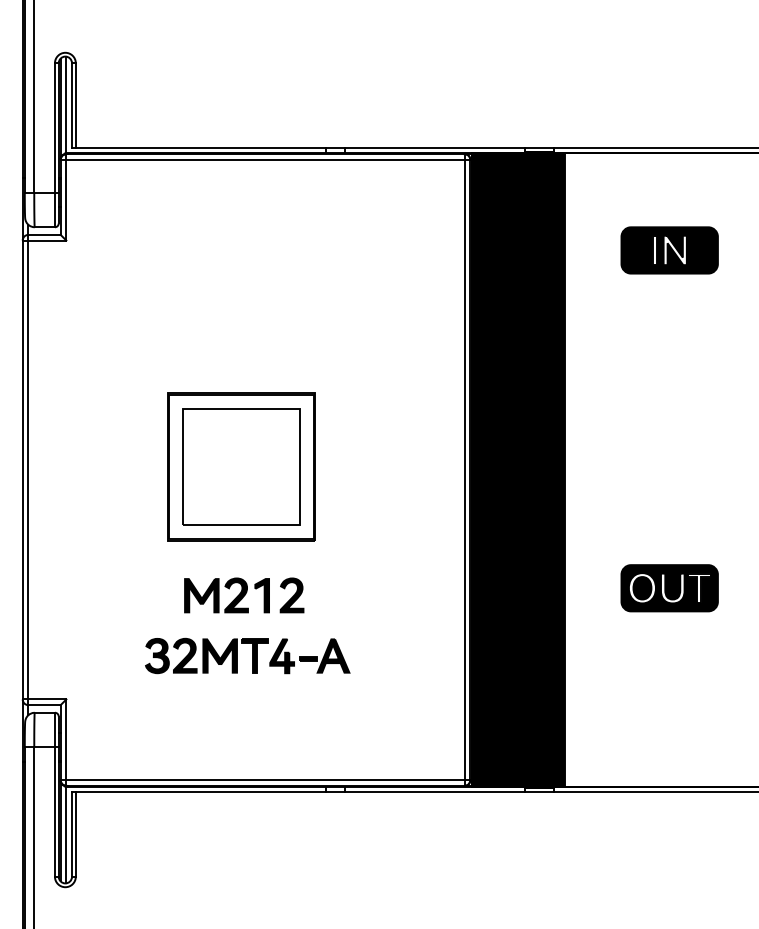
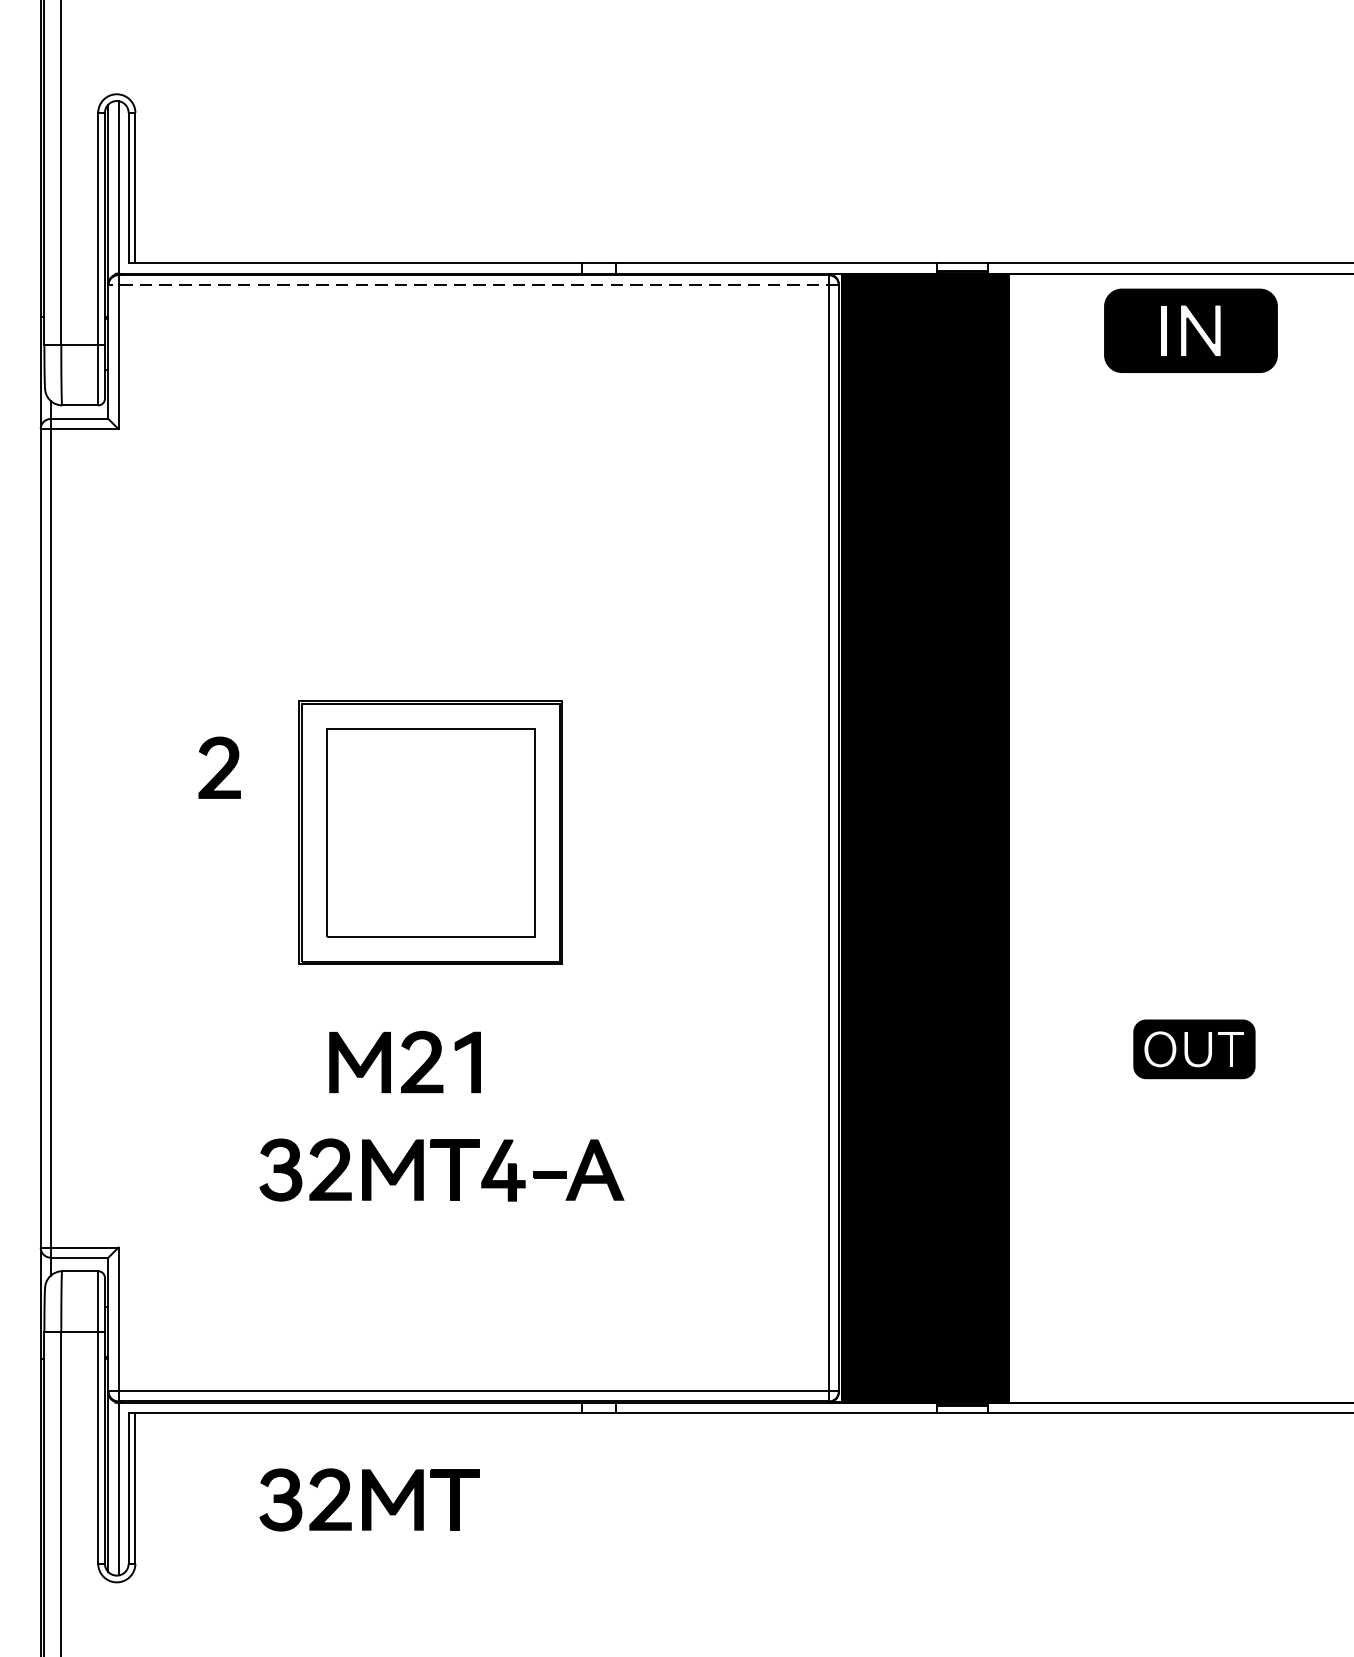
line: (265, 159) -> (473, 284), solid -> dashed
part: (669, 250) -> (1190, 330), moved
part: (669, 588) -> (1194, 1049), size x0.7
part: (291, 595) -> (218, 767), moved
part: (206, 840) -> (368, 1499), added

